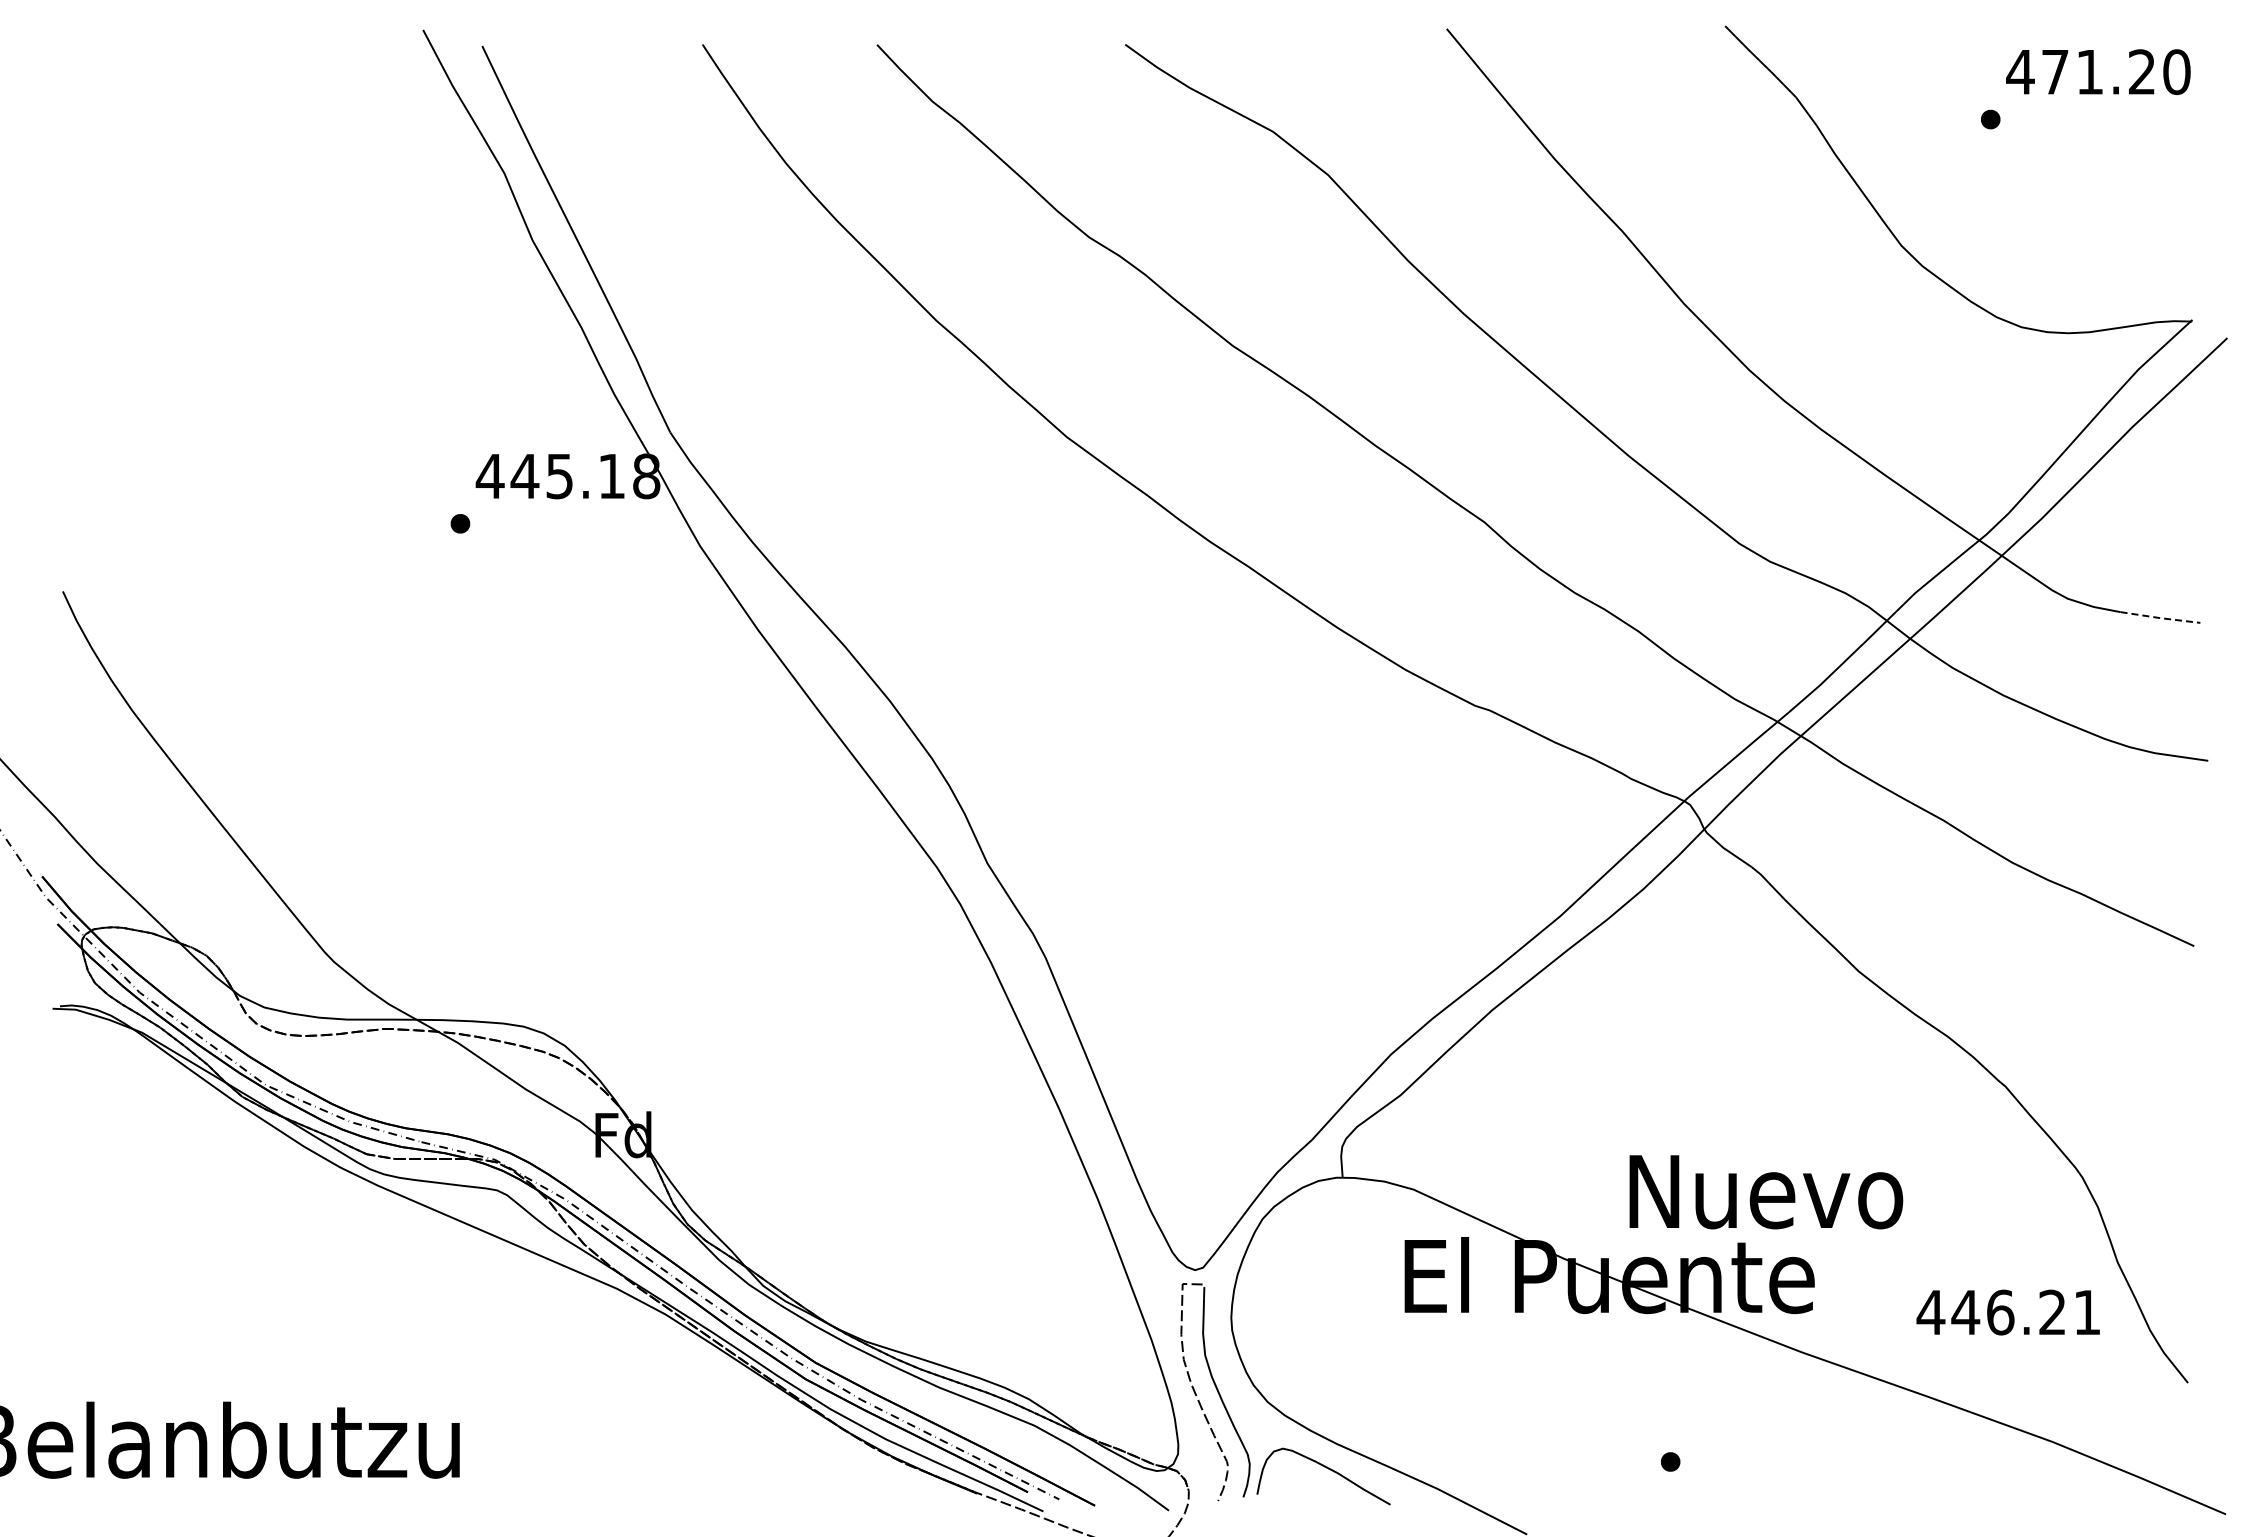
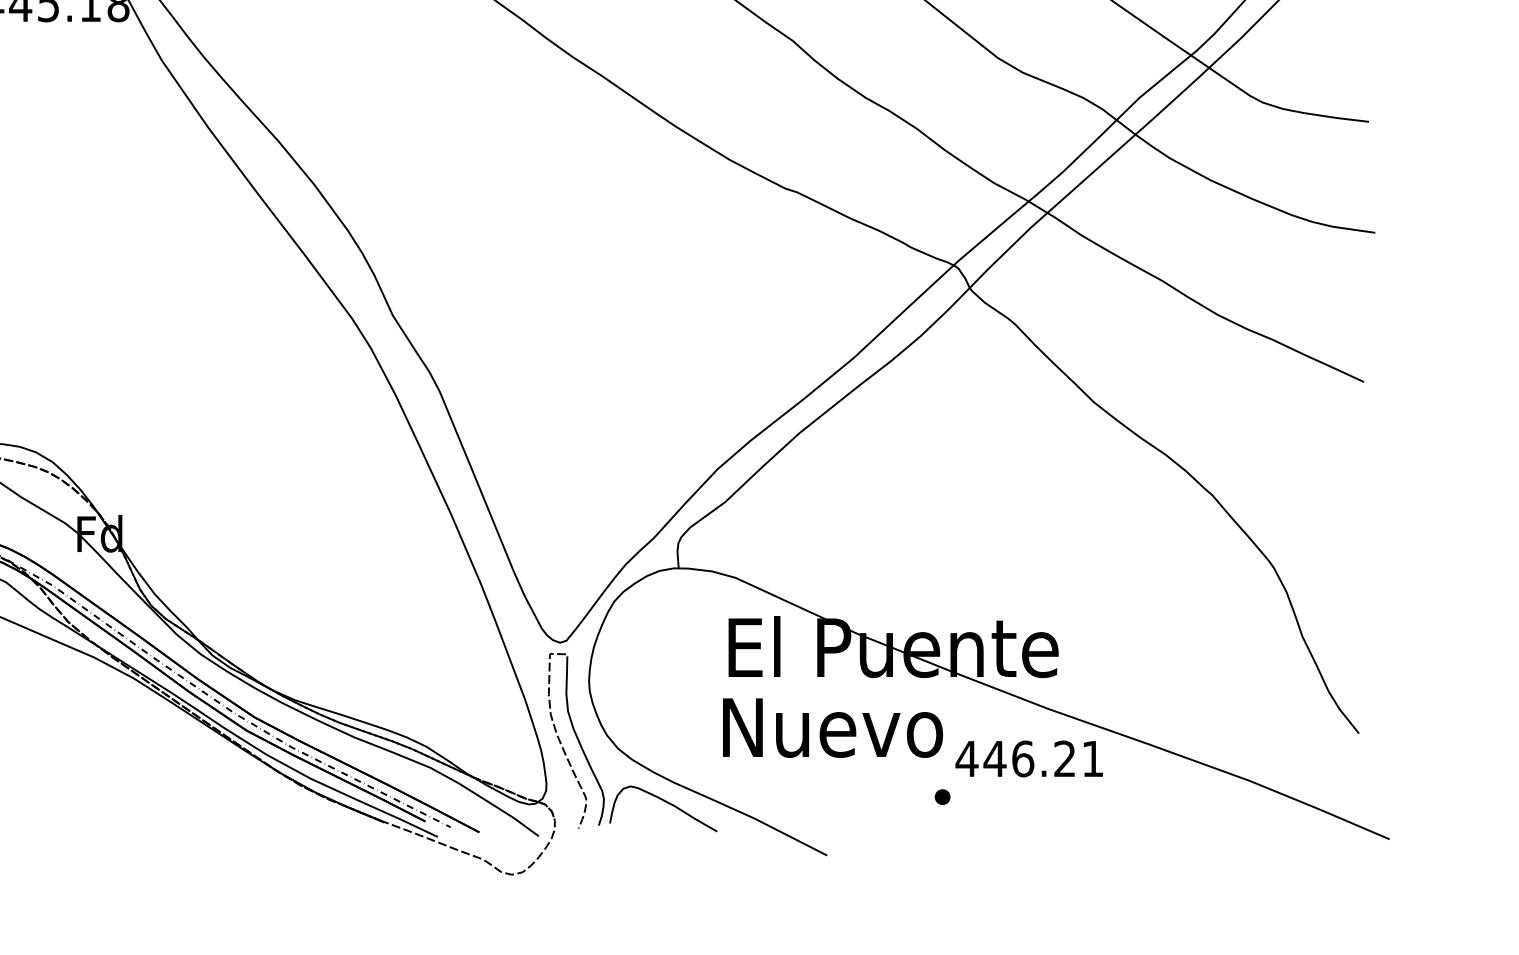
line: (2160, 618) -> (1336, 118), dashed -> solid
text: (1766, 1192) -> (833, 728), moved
text: (2007, 1312) -> (1028, 758), moved

